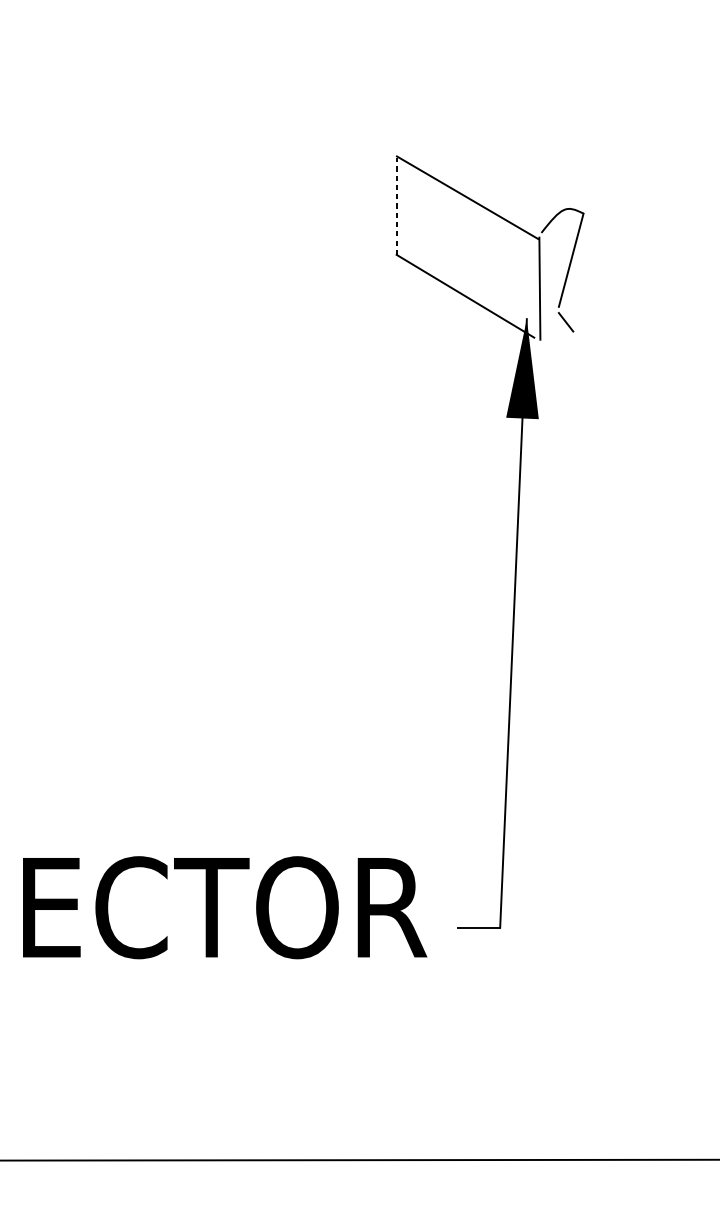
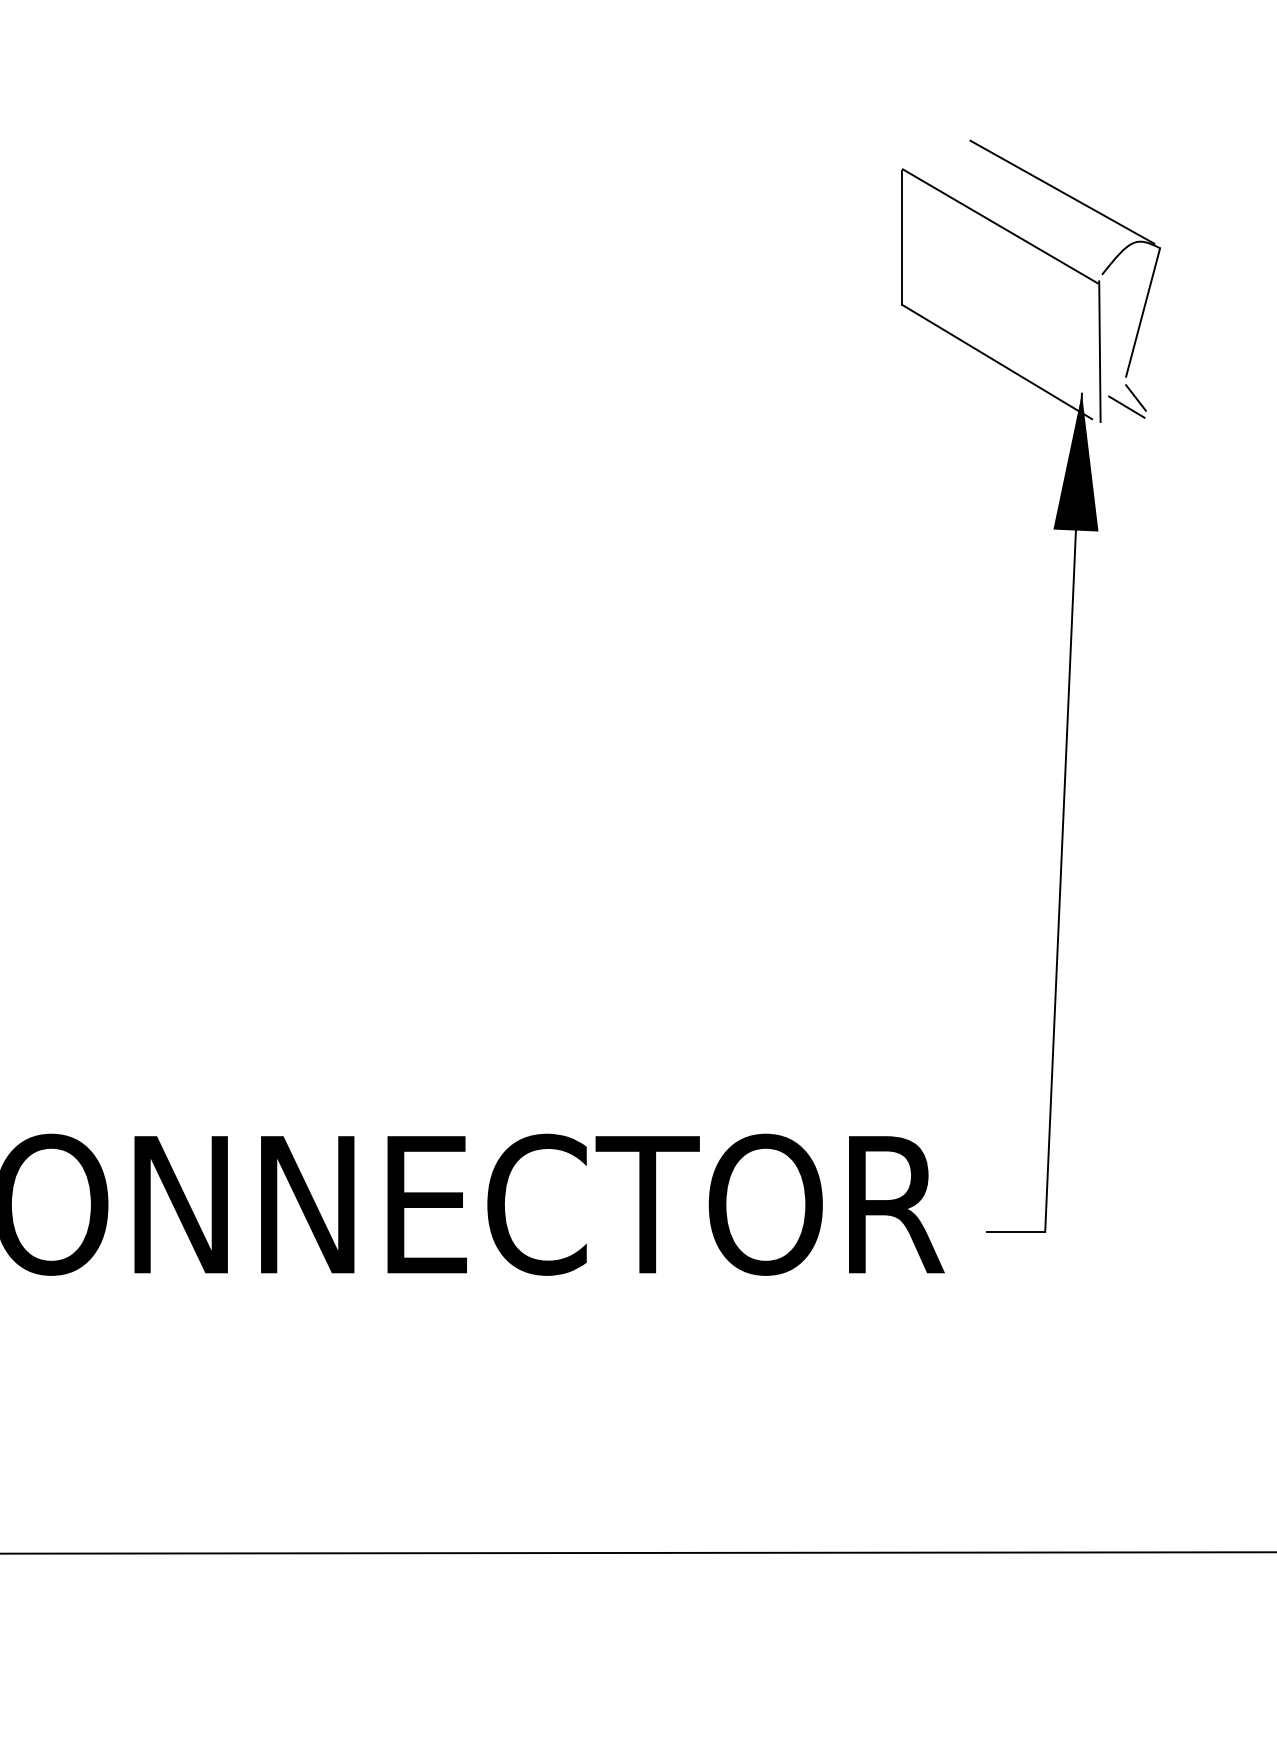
line: (512, 172) -> (1062, 191), added
line: (396, 206) -> (902, 238), dashed -> solid
line: (559, 328) -> (1126, 406), added

